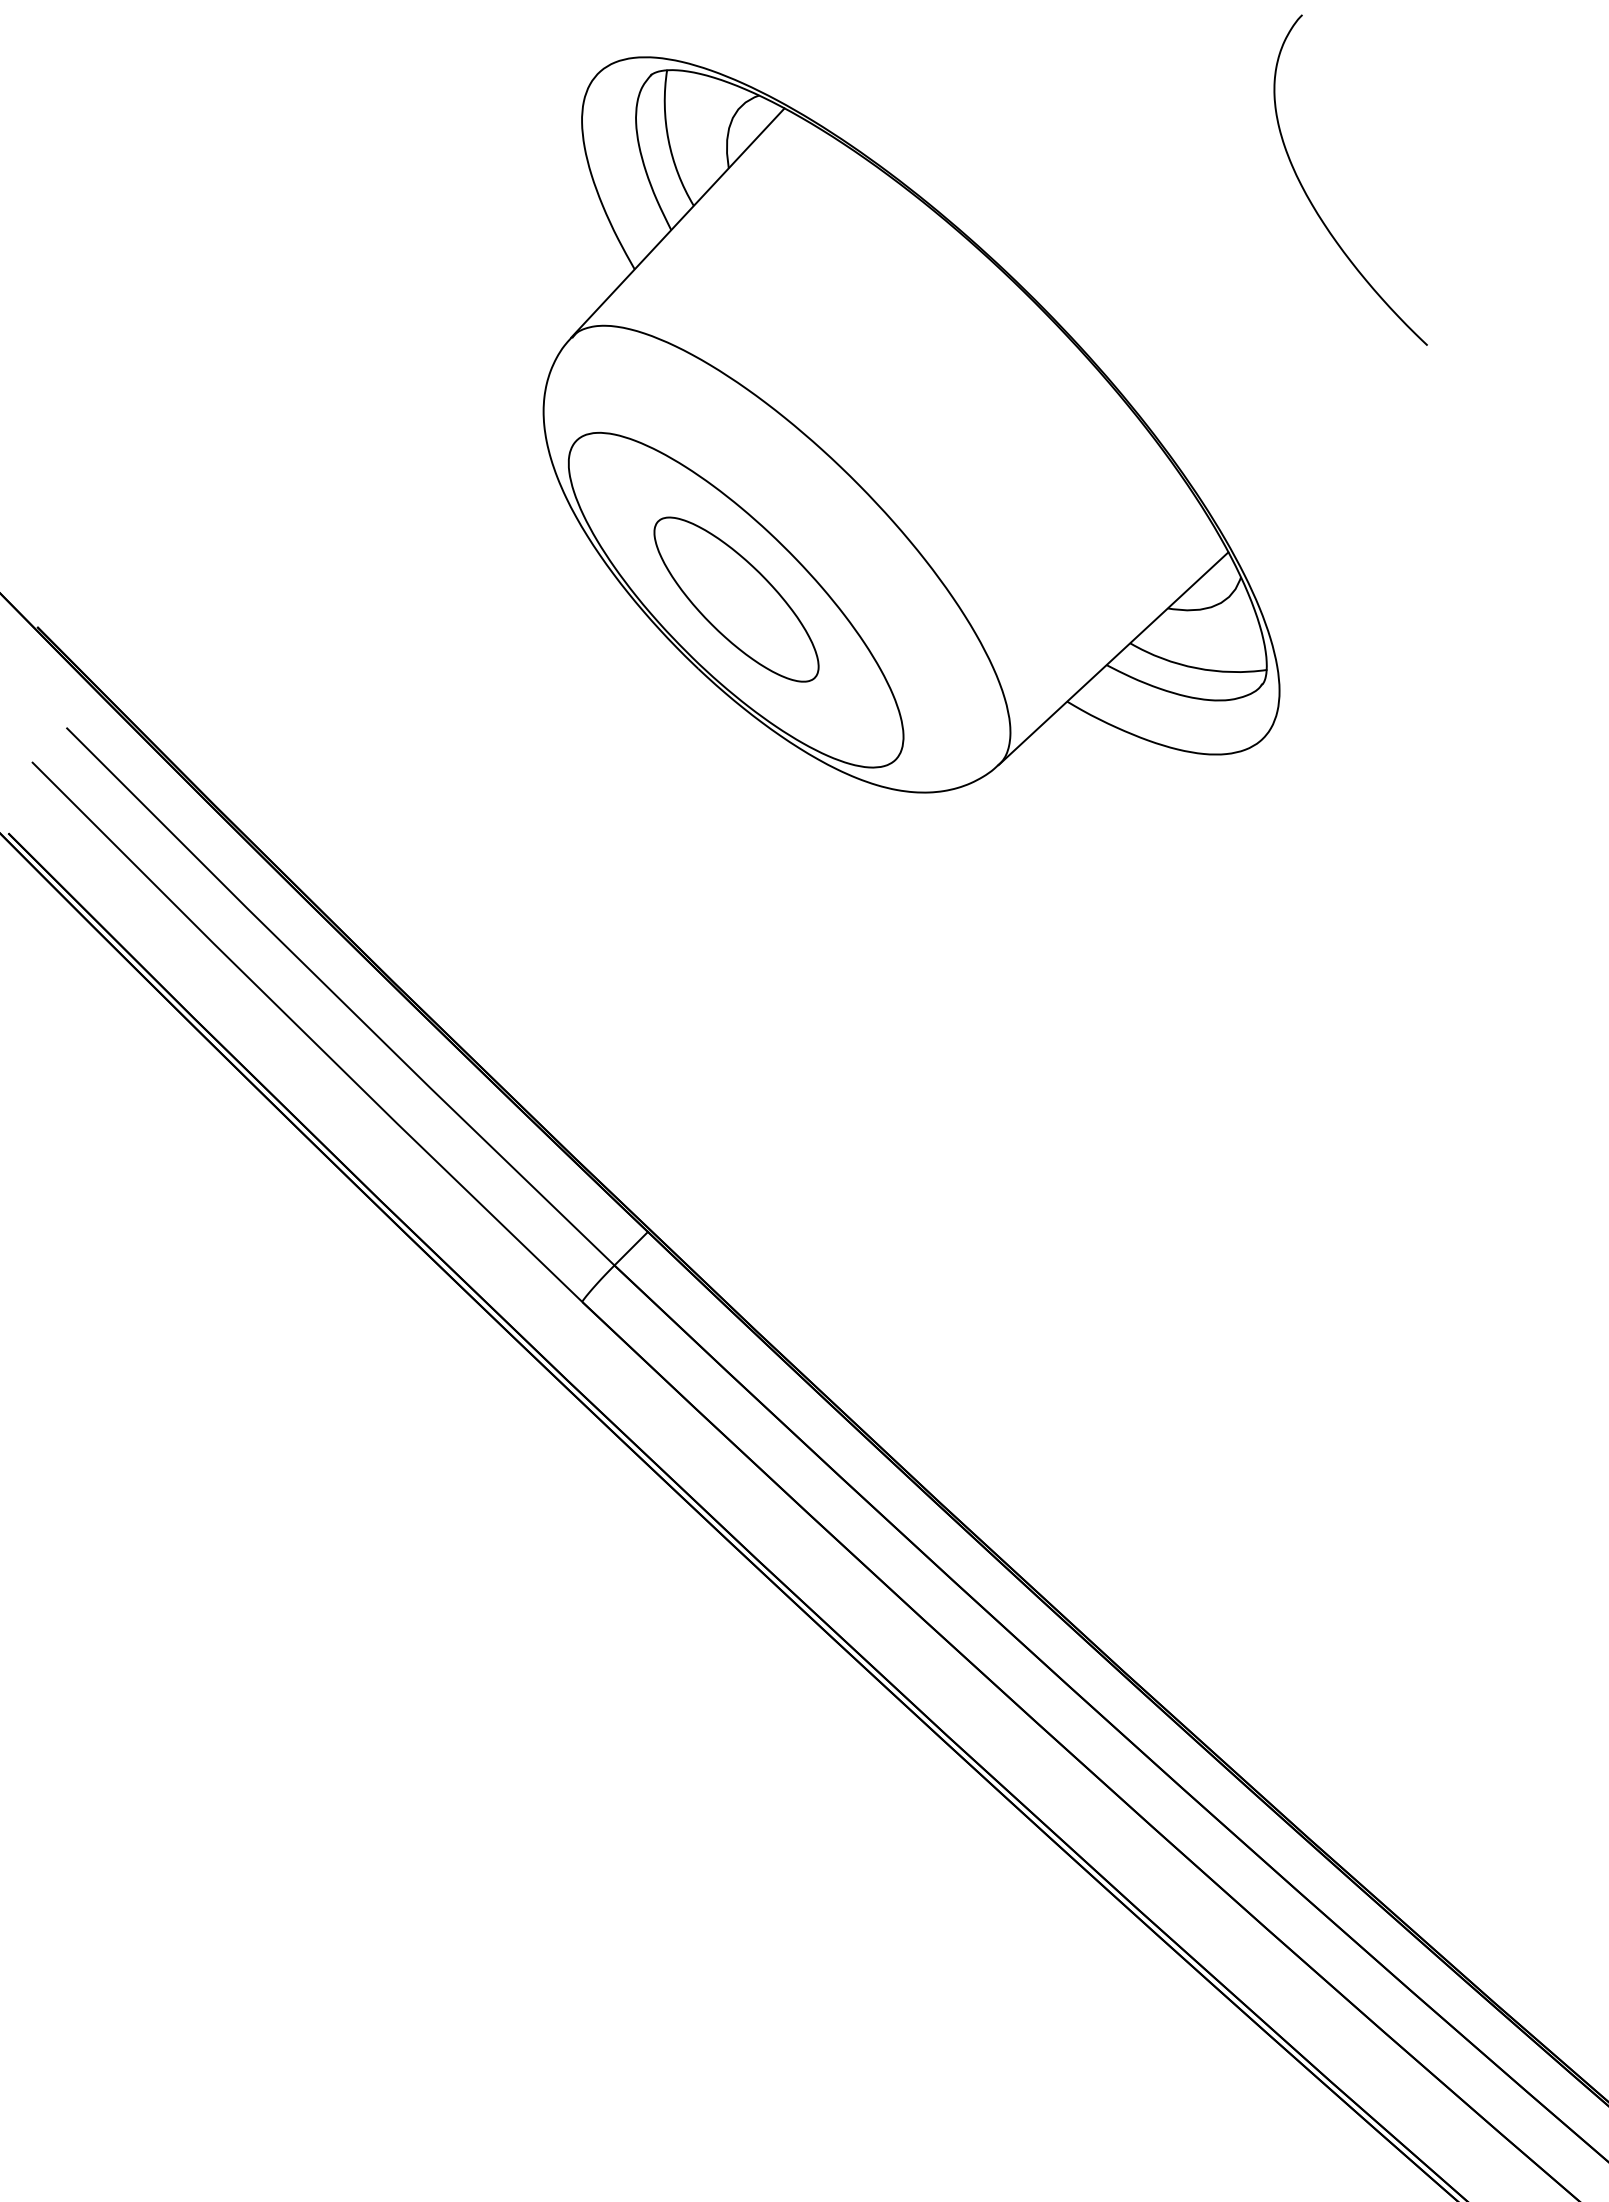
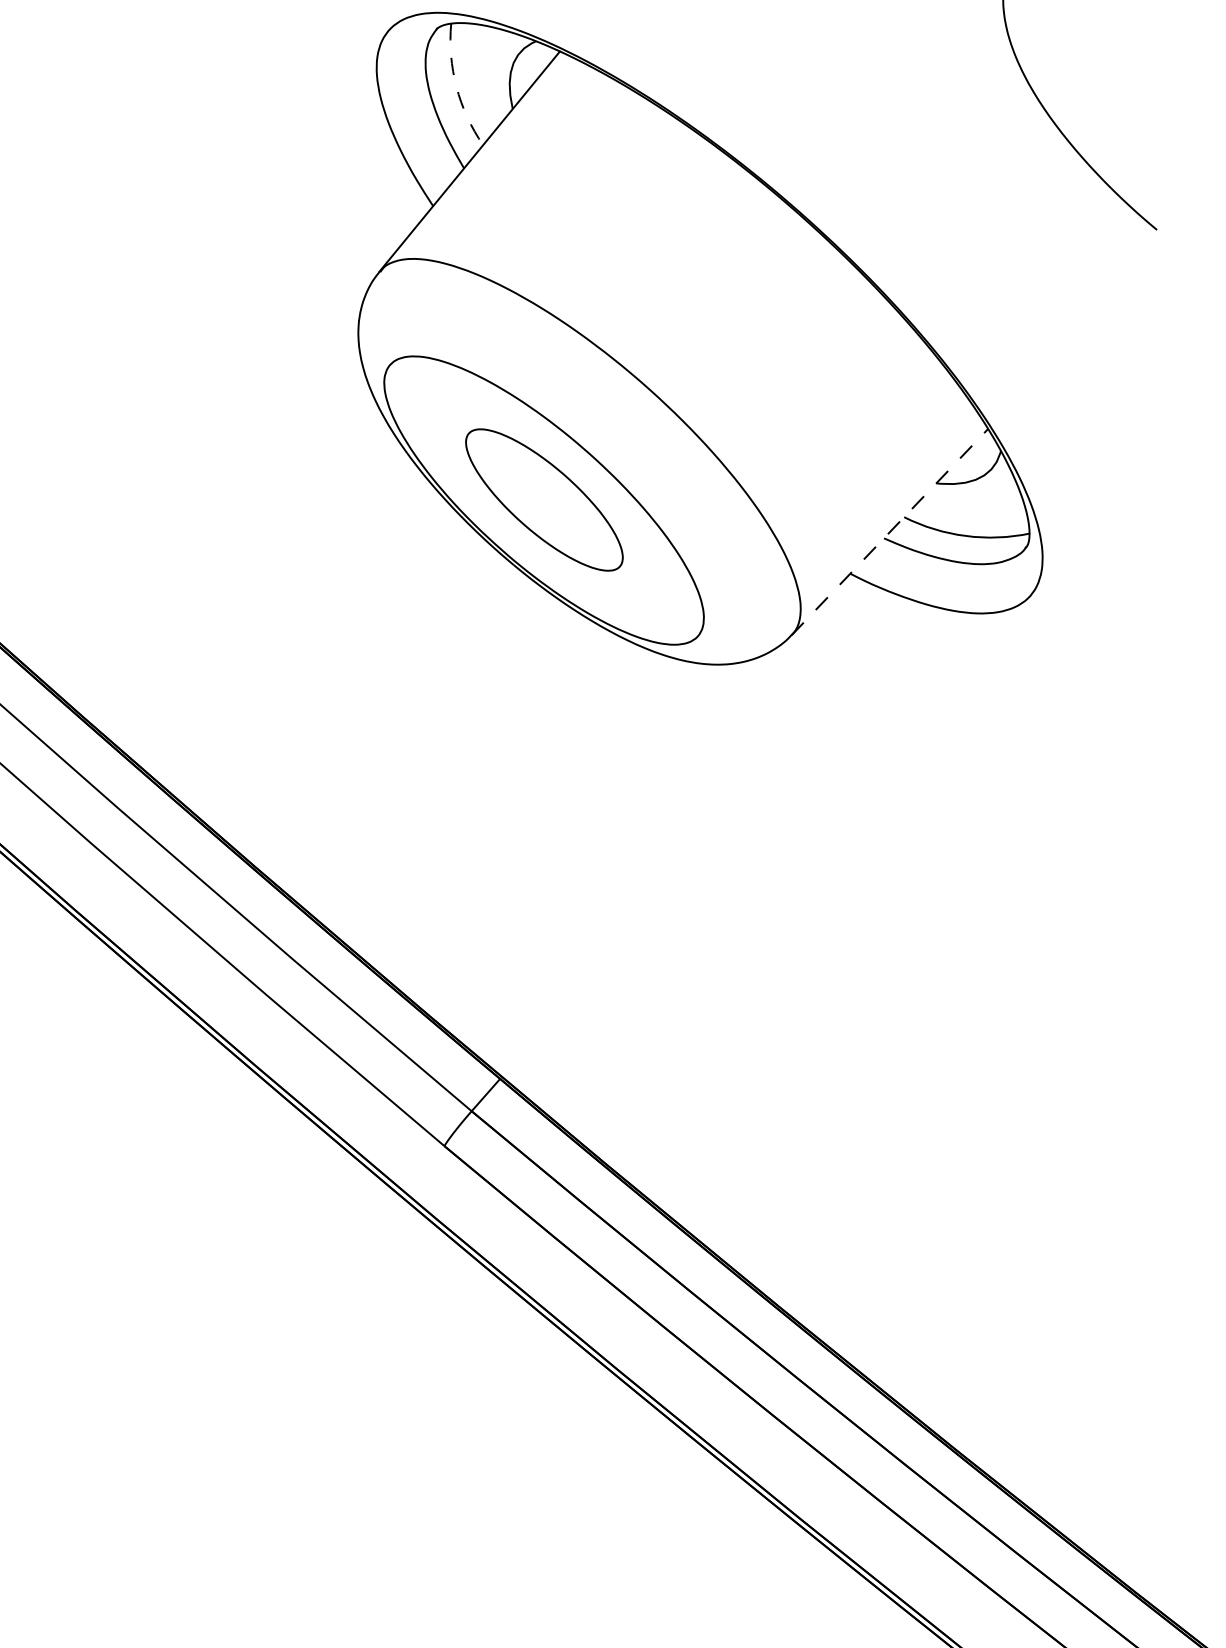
arc: (668, 140) -> (456, 87), solid -> dashed
line: (1113, 658) -> (889, 531), solid -> dashed

